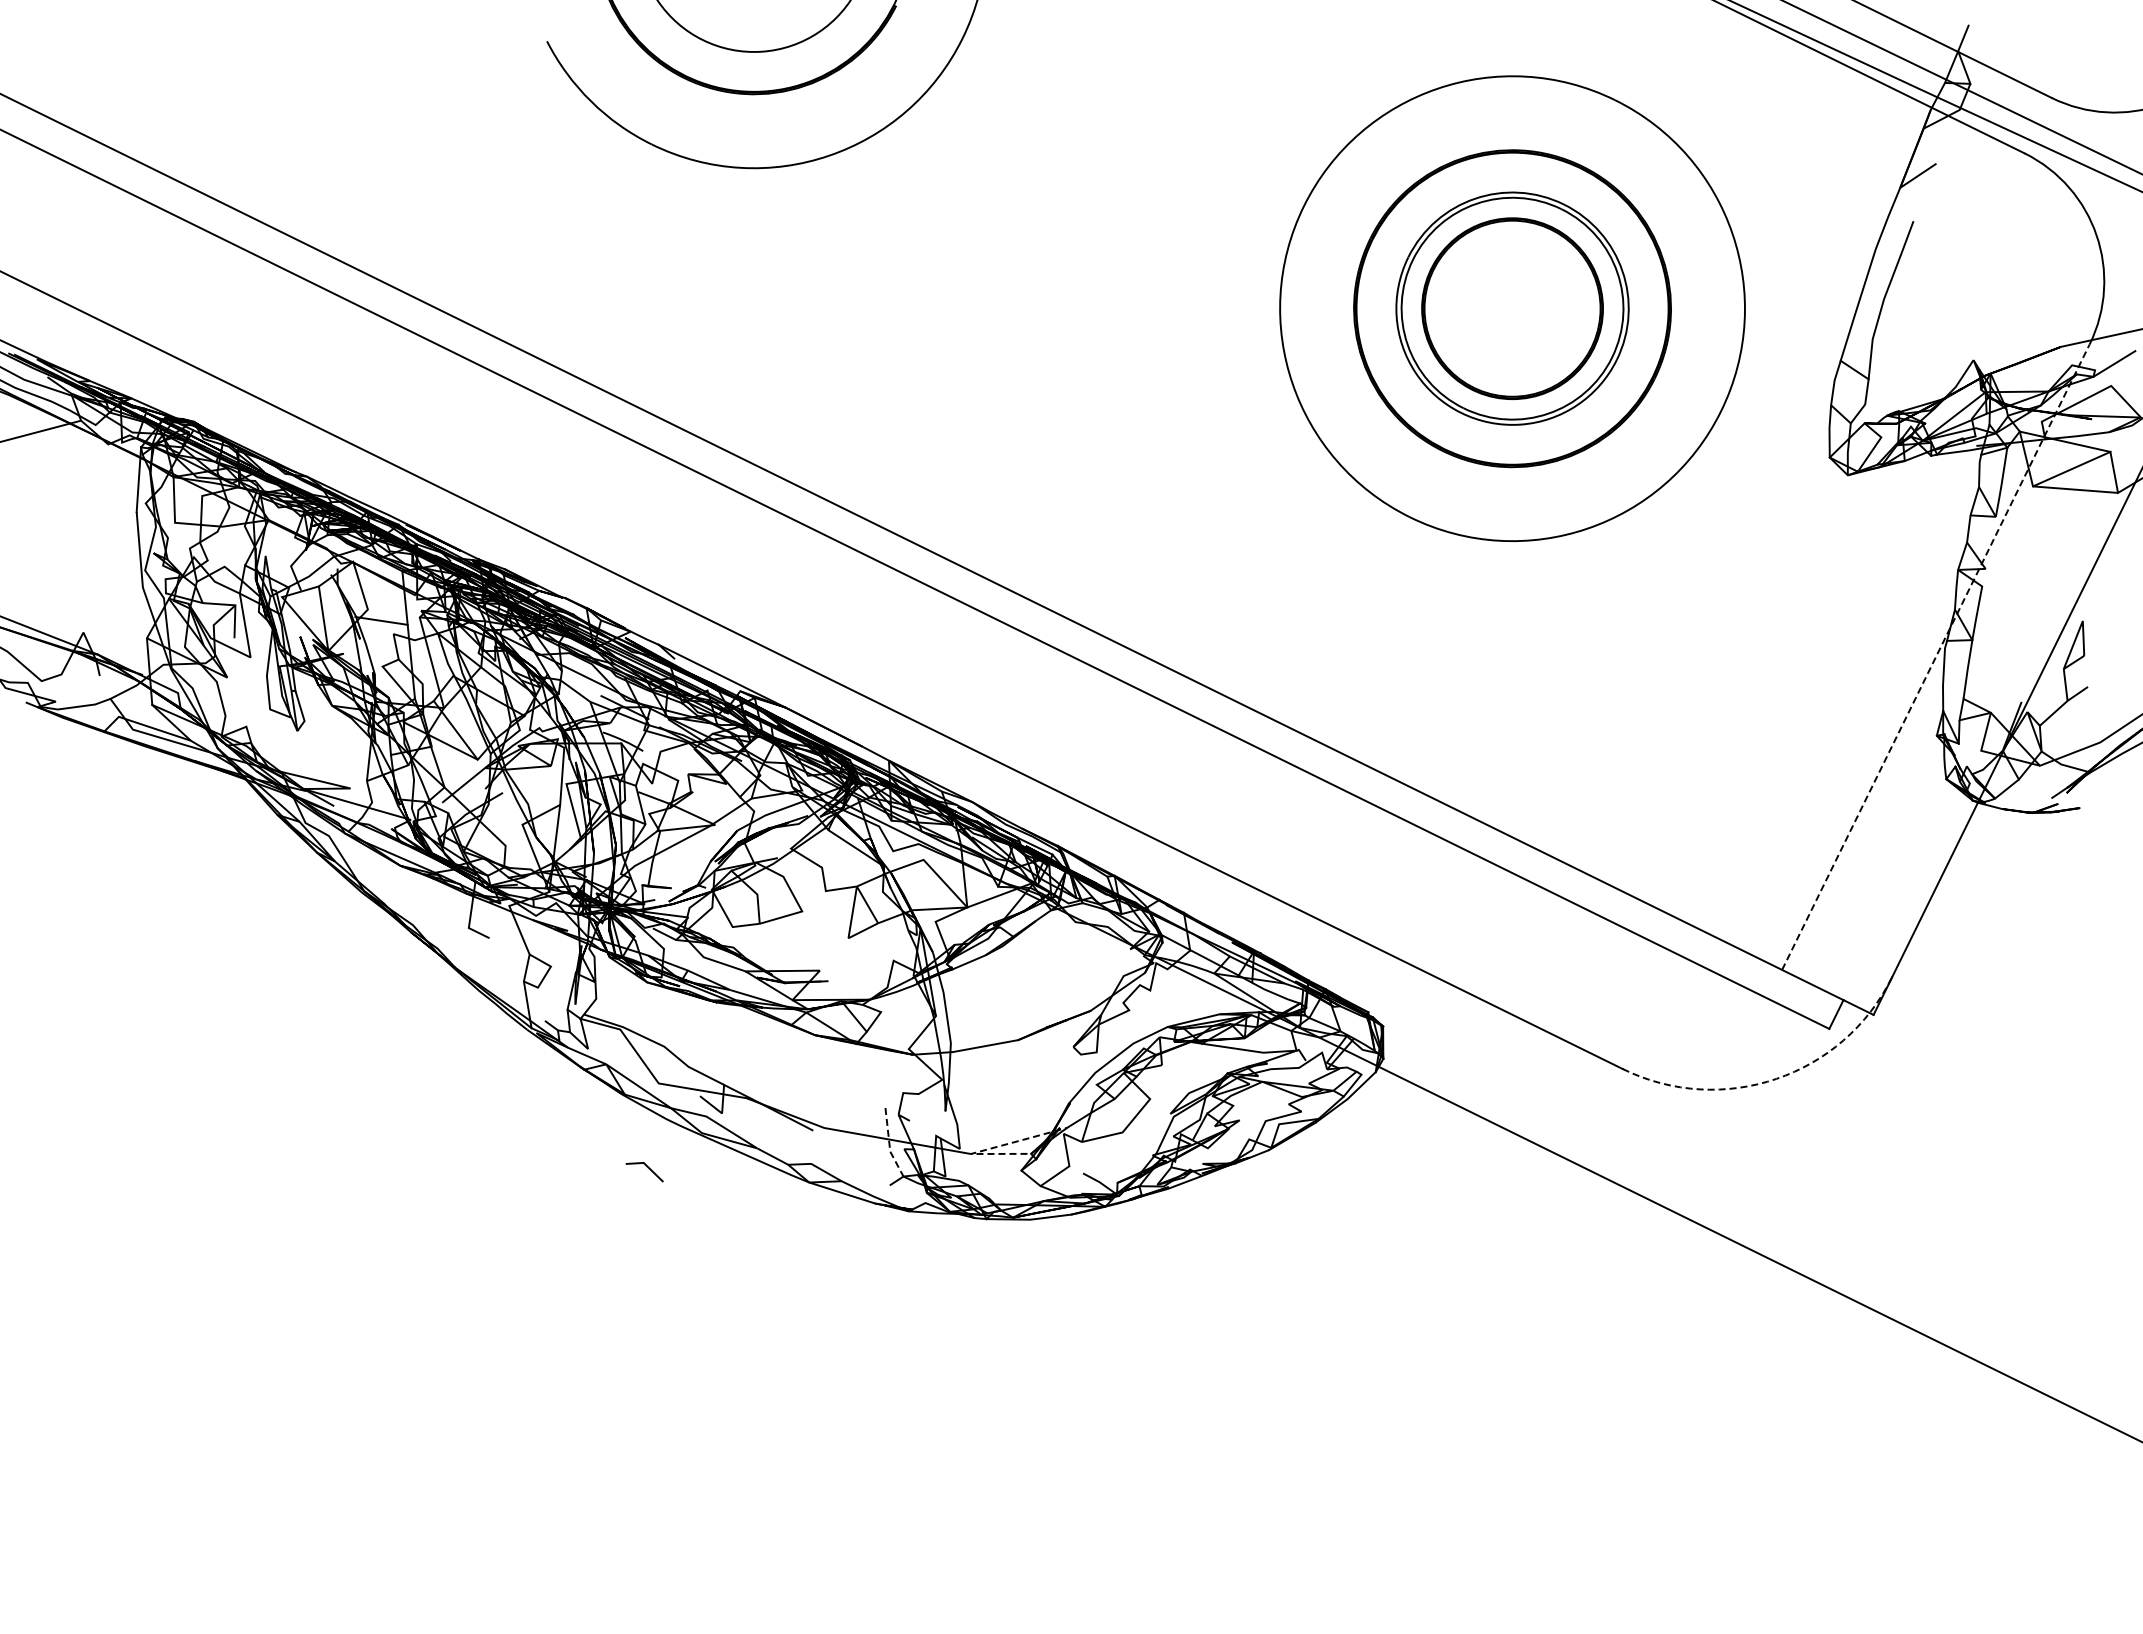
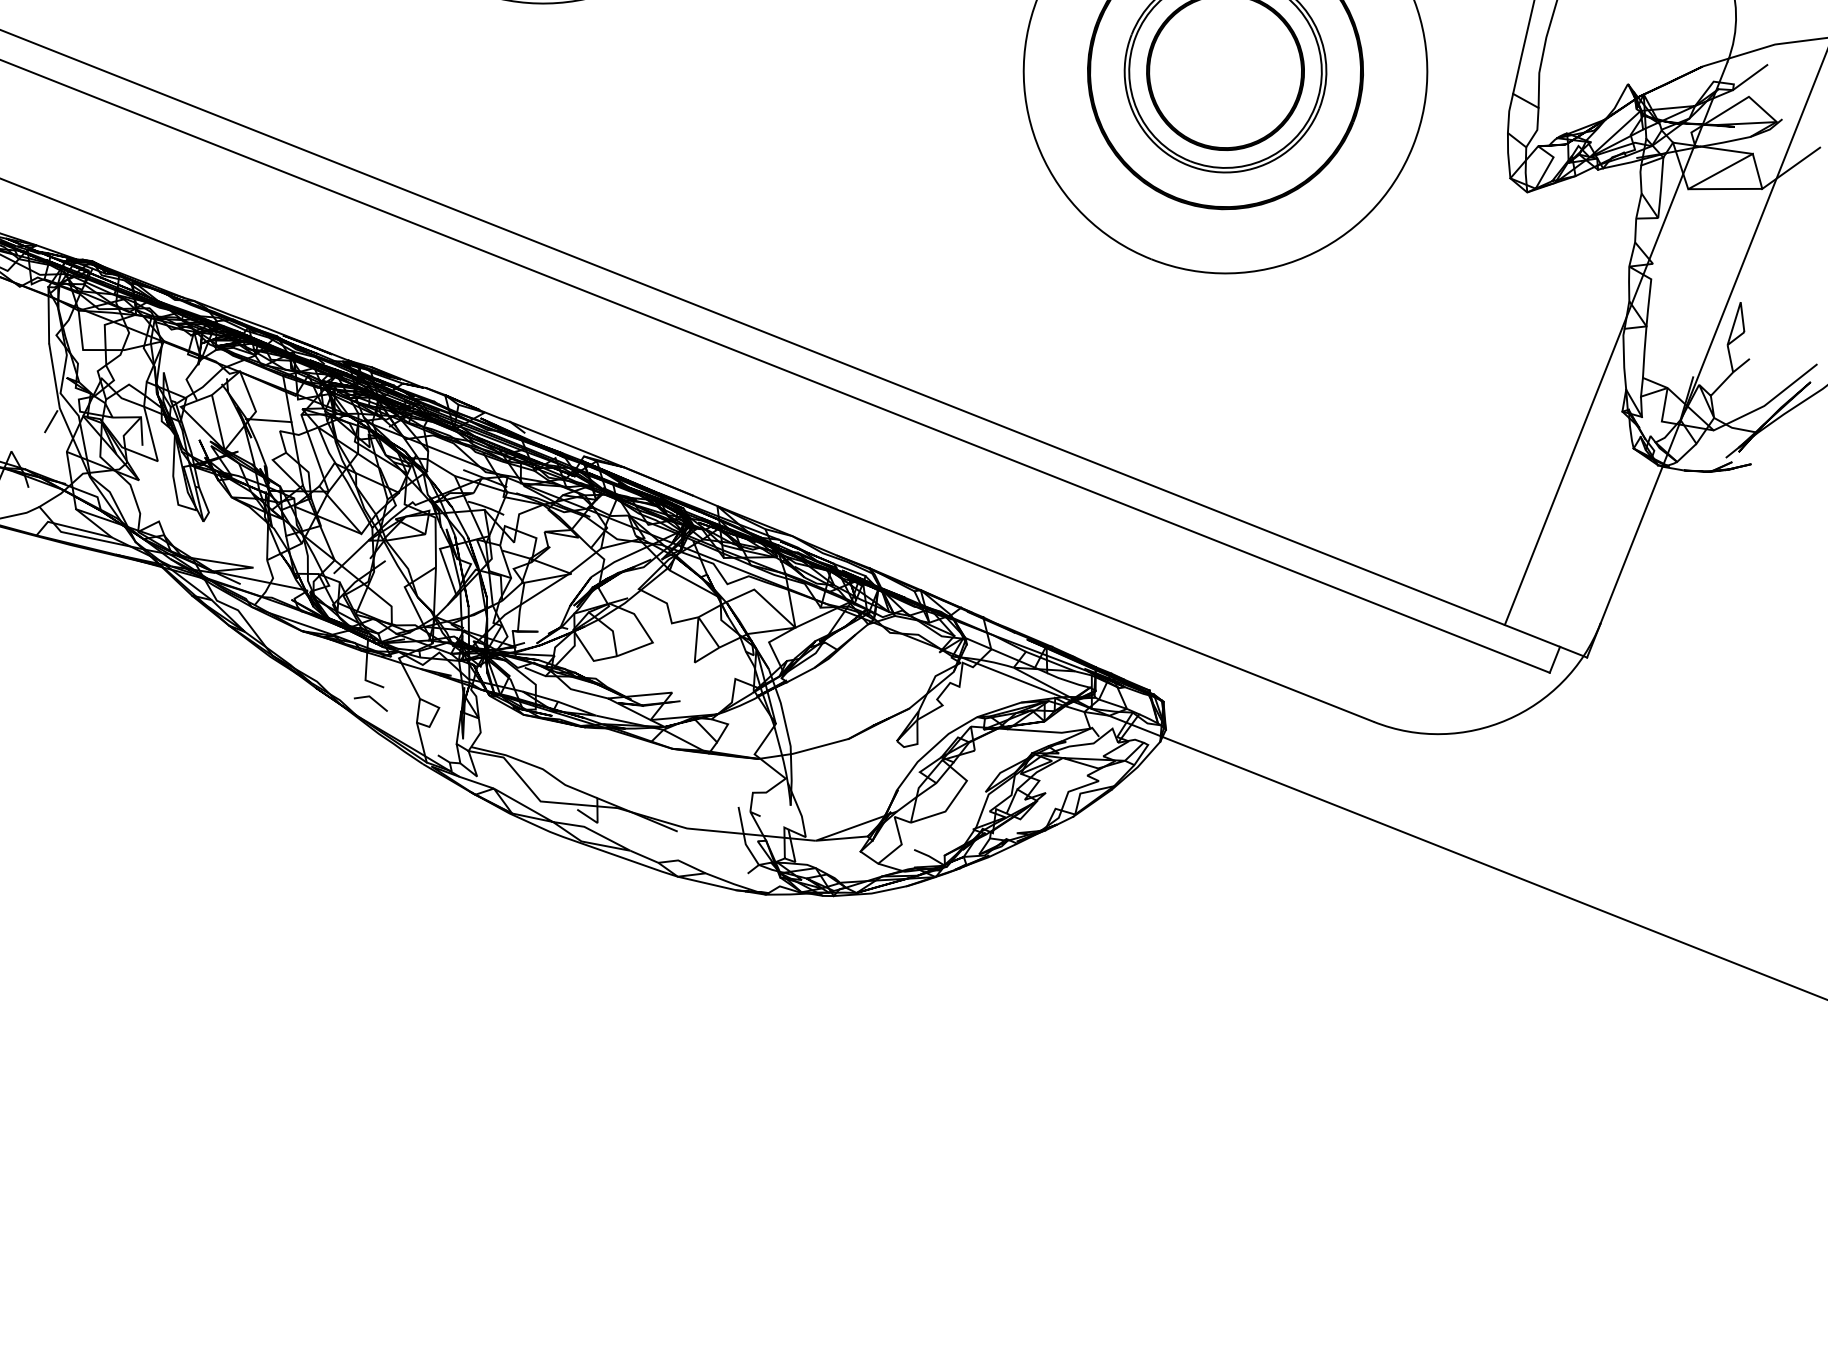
line: (131, 601) -> (50, 421), added
line: (1936, 656) -> (1616, 343), dashed -> solid
arc: (1776, 1078) -> (1507, 719), dashed -> solid
line: (889, 1144) -> (744, 838), dashed -> solid
line: (985, 1150) -> (828, 836), dashed -> solid
line: (648, 1168) -> (373, 700), moved

